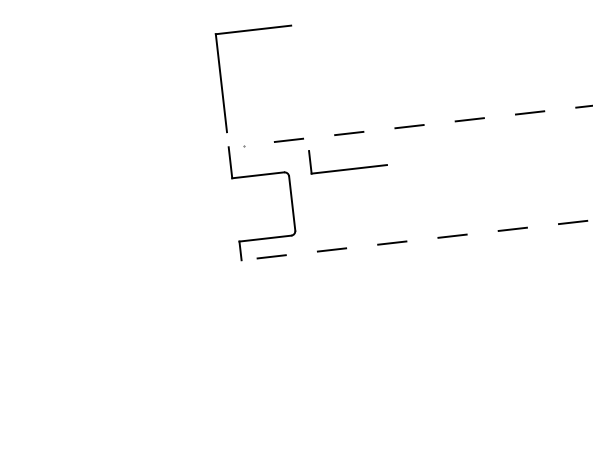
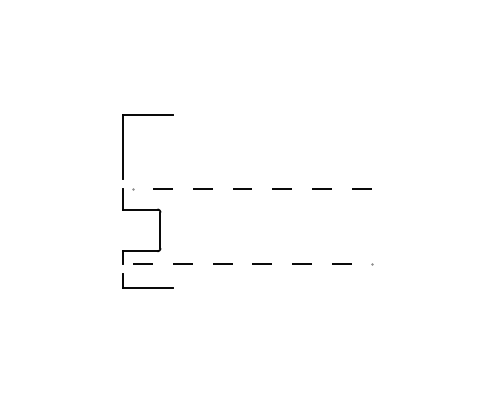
part: (348, 168) -> (147, 287), moved

